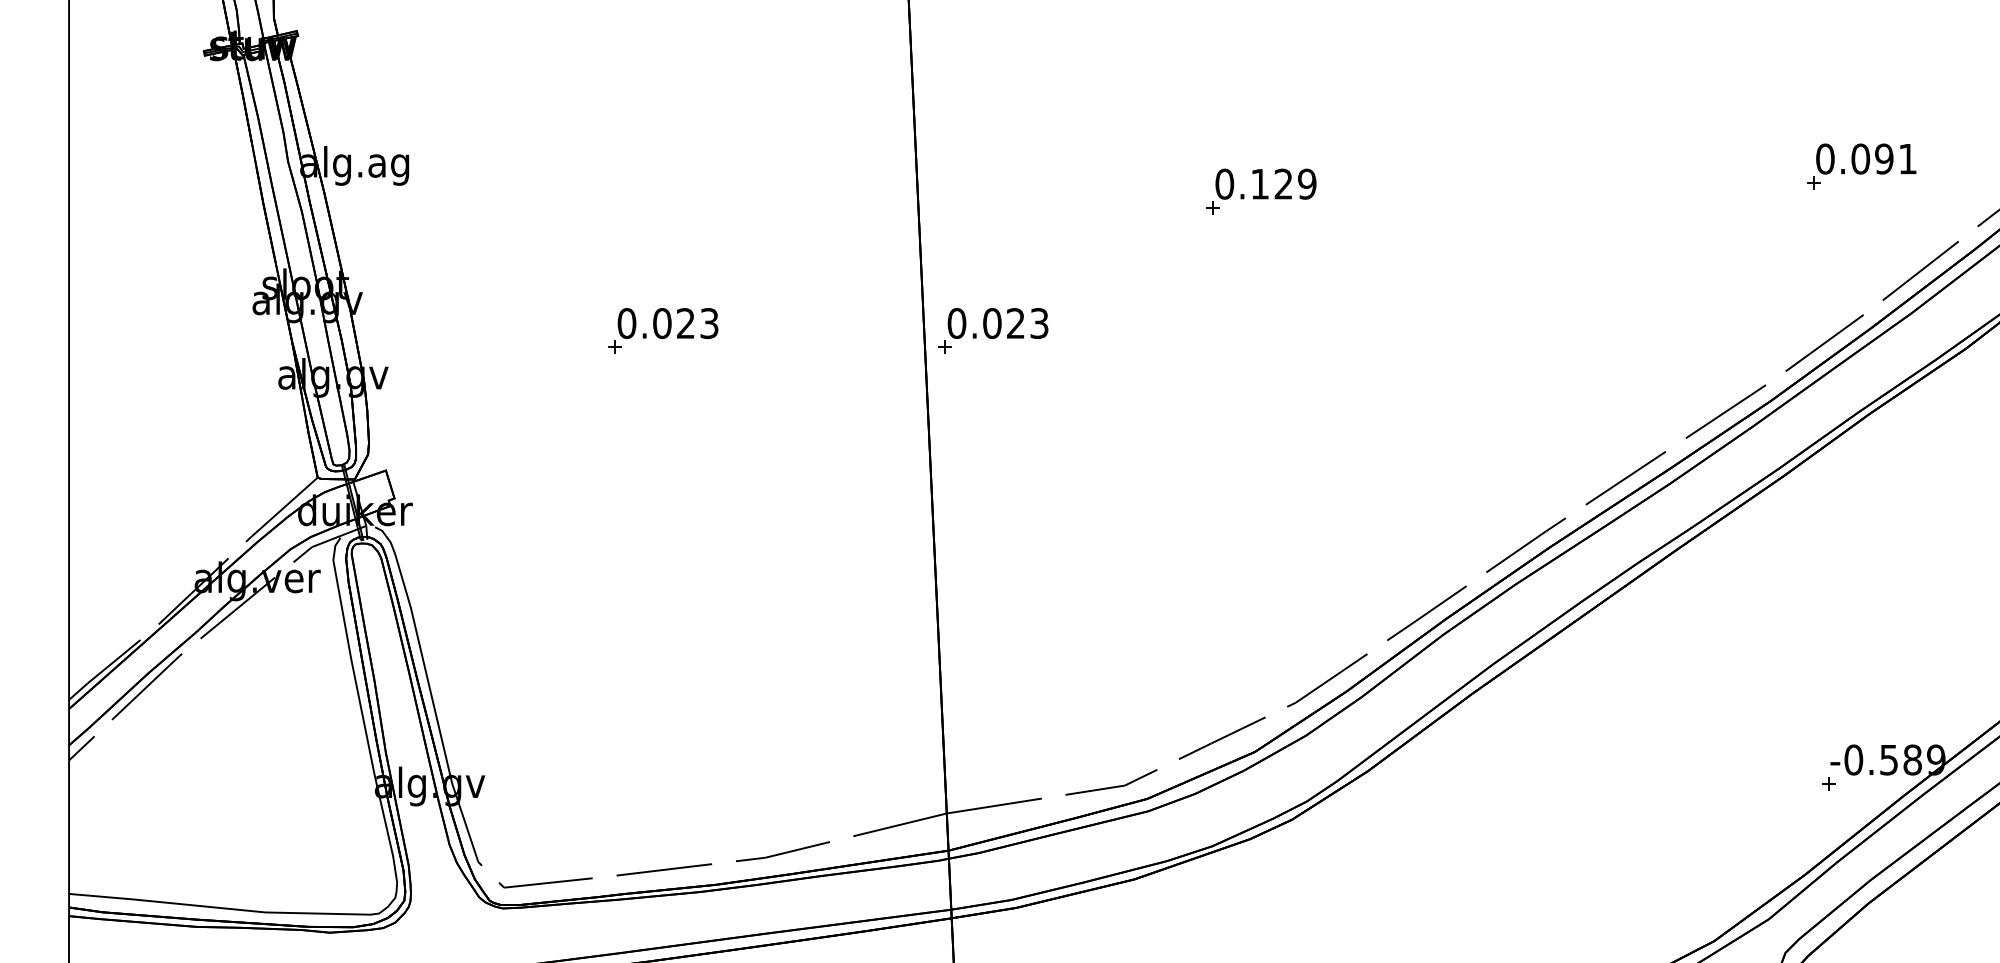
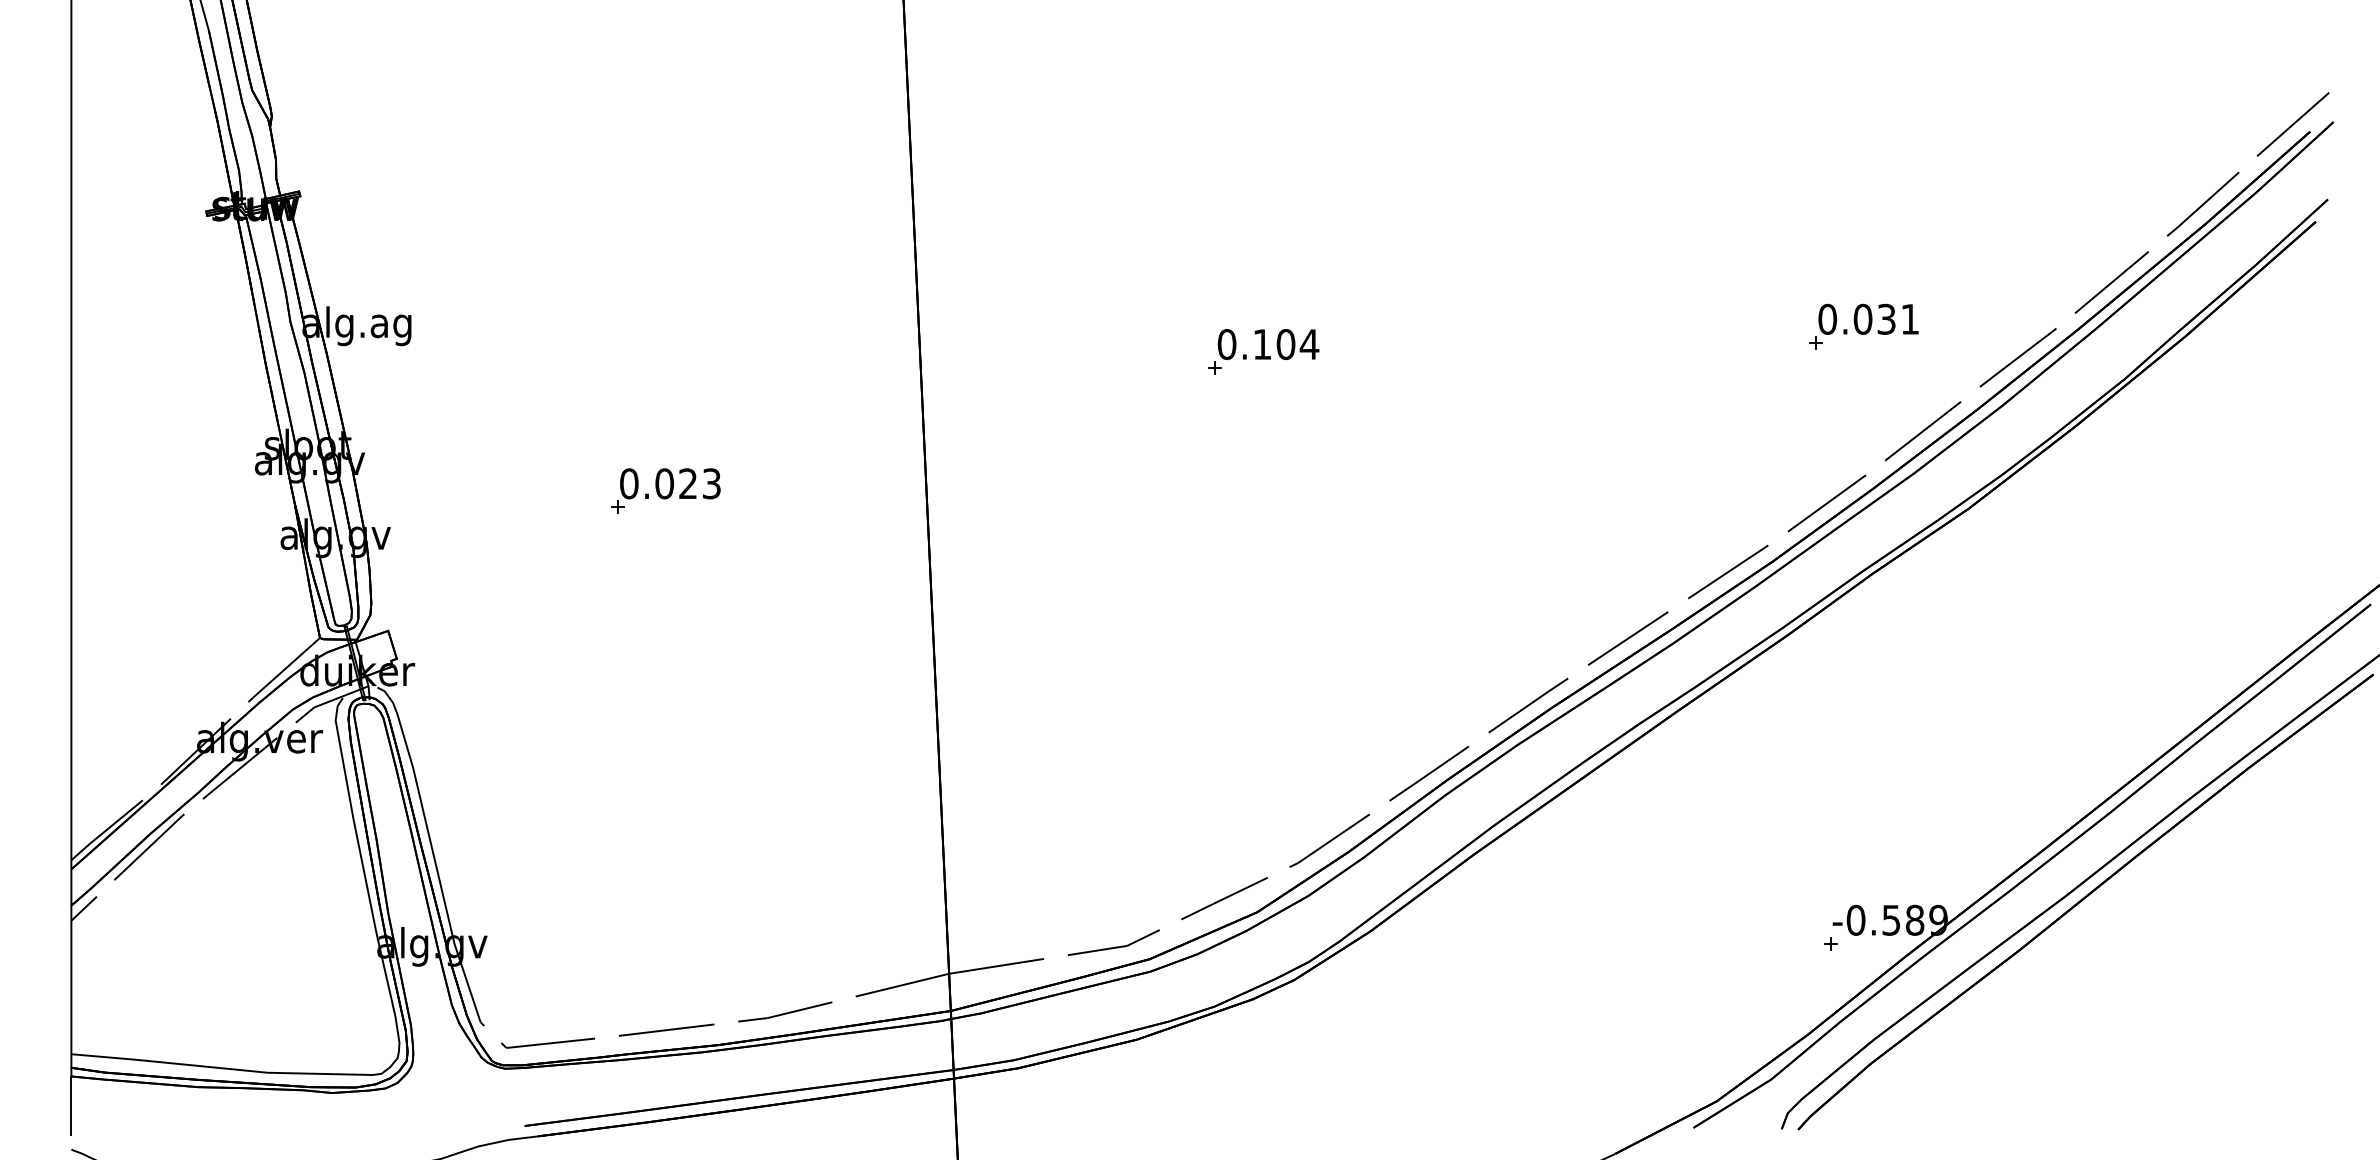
text: (1884, 159) -> (1886, 319), 0.091 -> 0.031
text: (1295, 184) -> (1297, 344), 0.129 -> 0.104
part: (993, 330) -> (995, 490), removed

